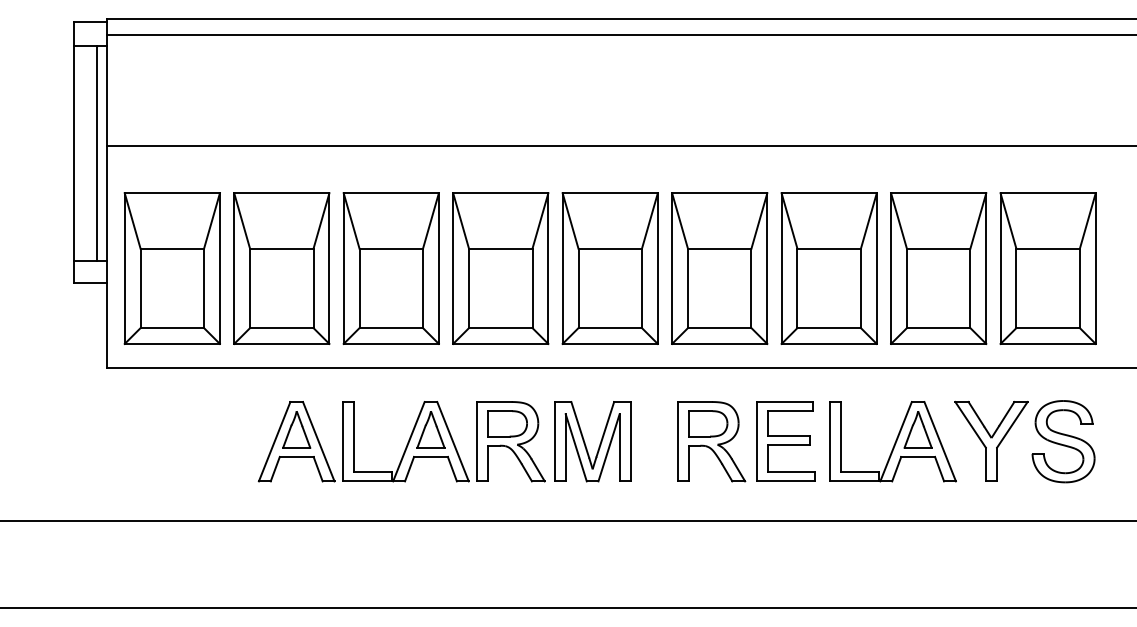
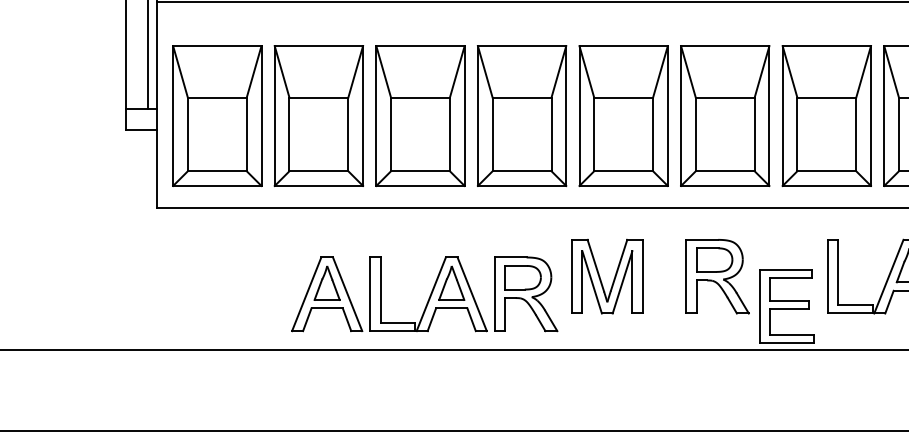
part: (401, 441) -> (424, 294), moved
part: (785, 441) -> (786, 306), moved

